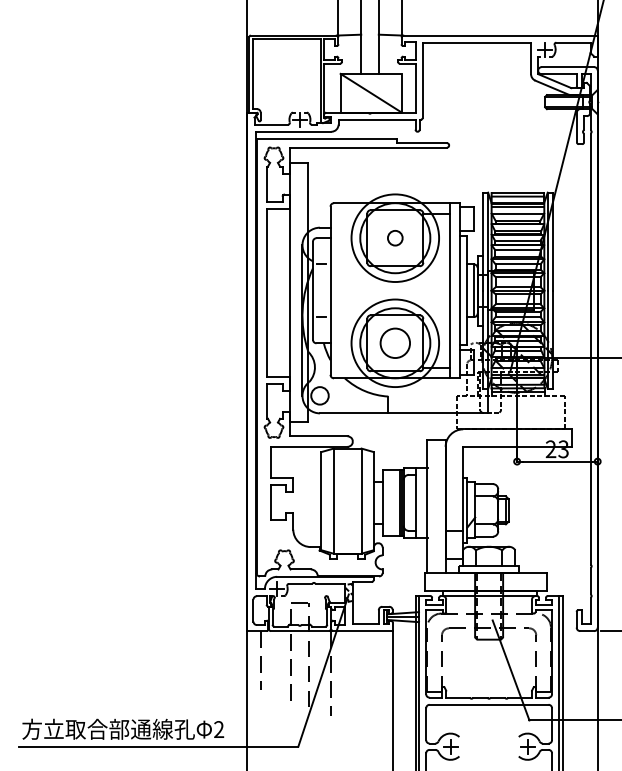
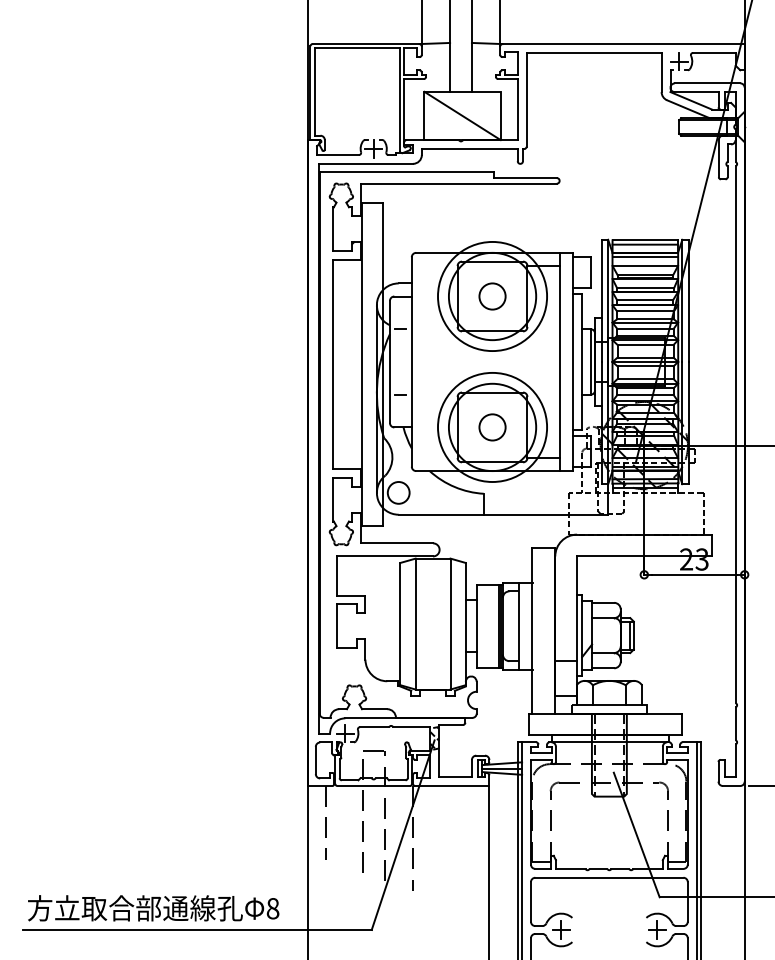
circle: (395, 238) -> (492, 296), size x1.43
circle: (395, 343) -> (492, 427), size x0.71
text: (218, 729) -> (272, 908), 2 -> 8

